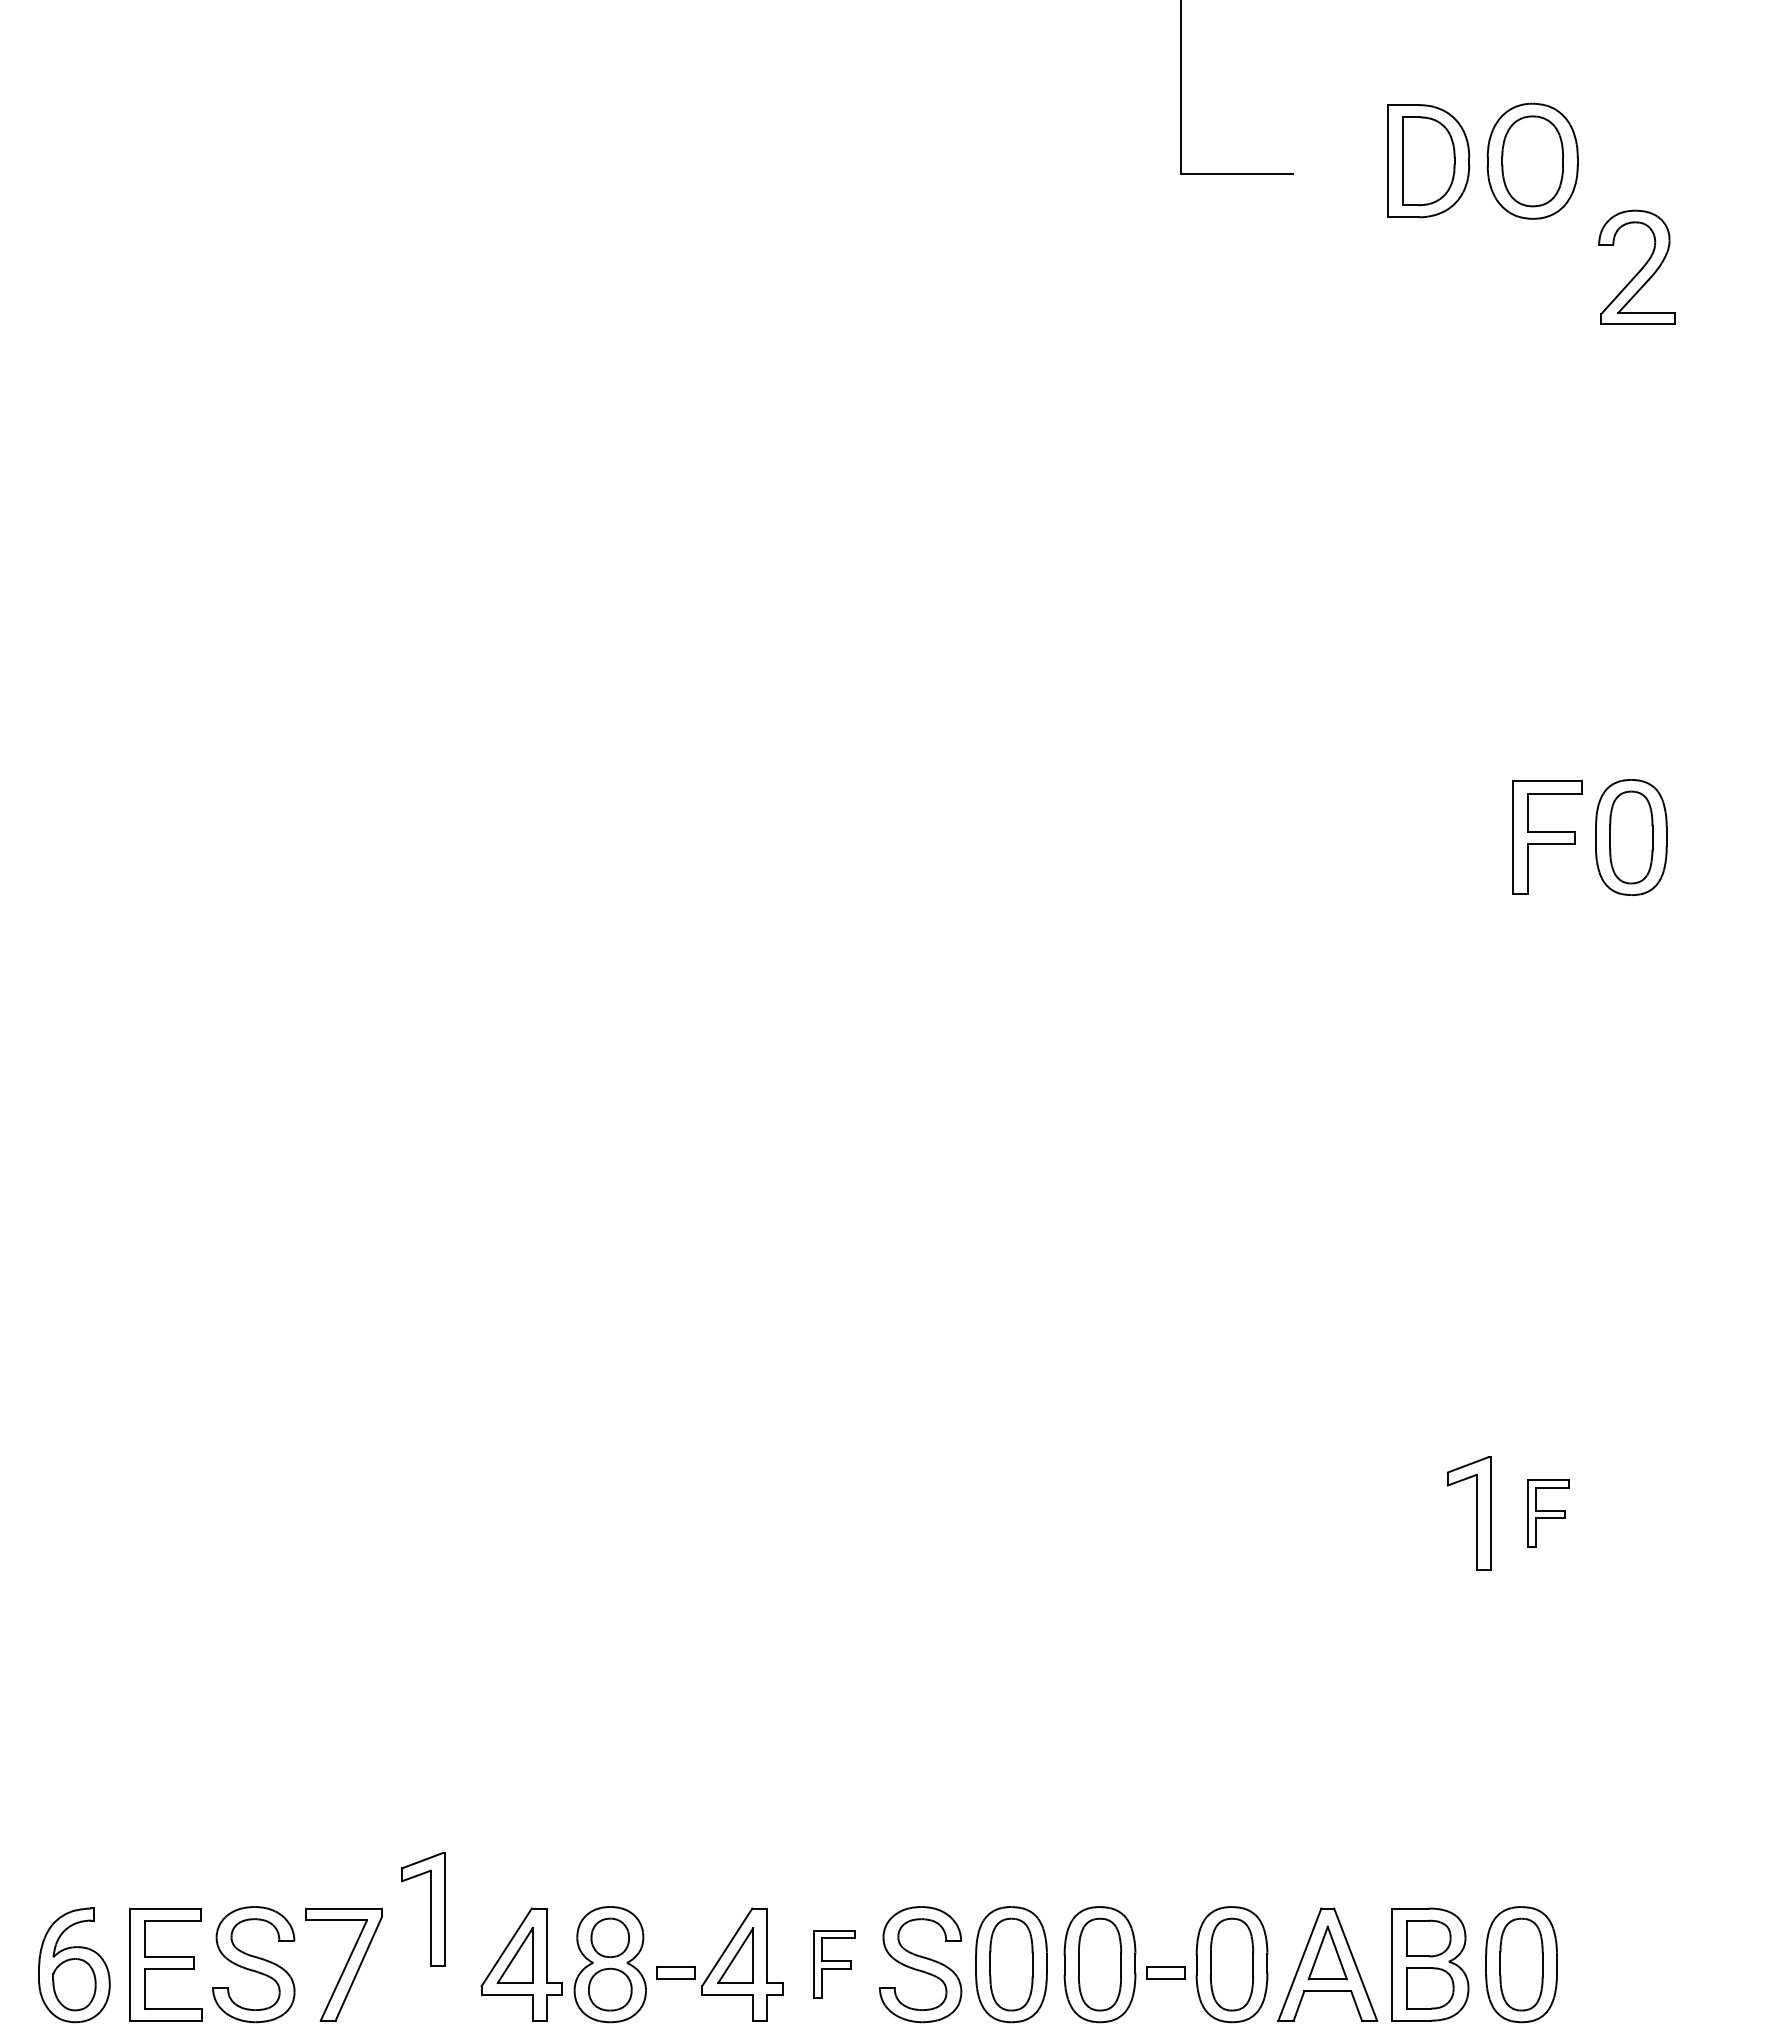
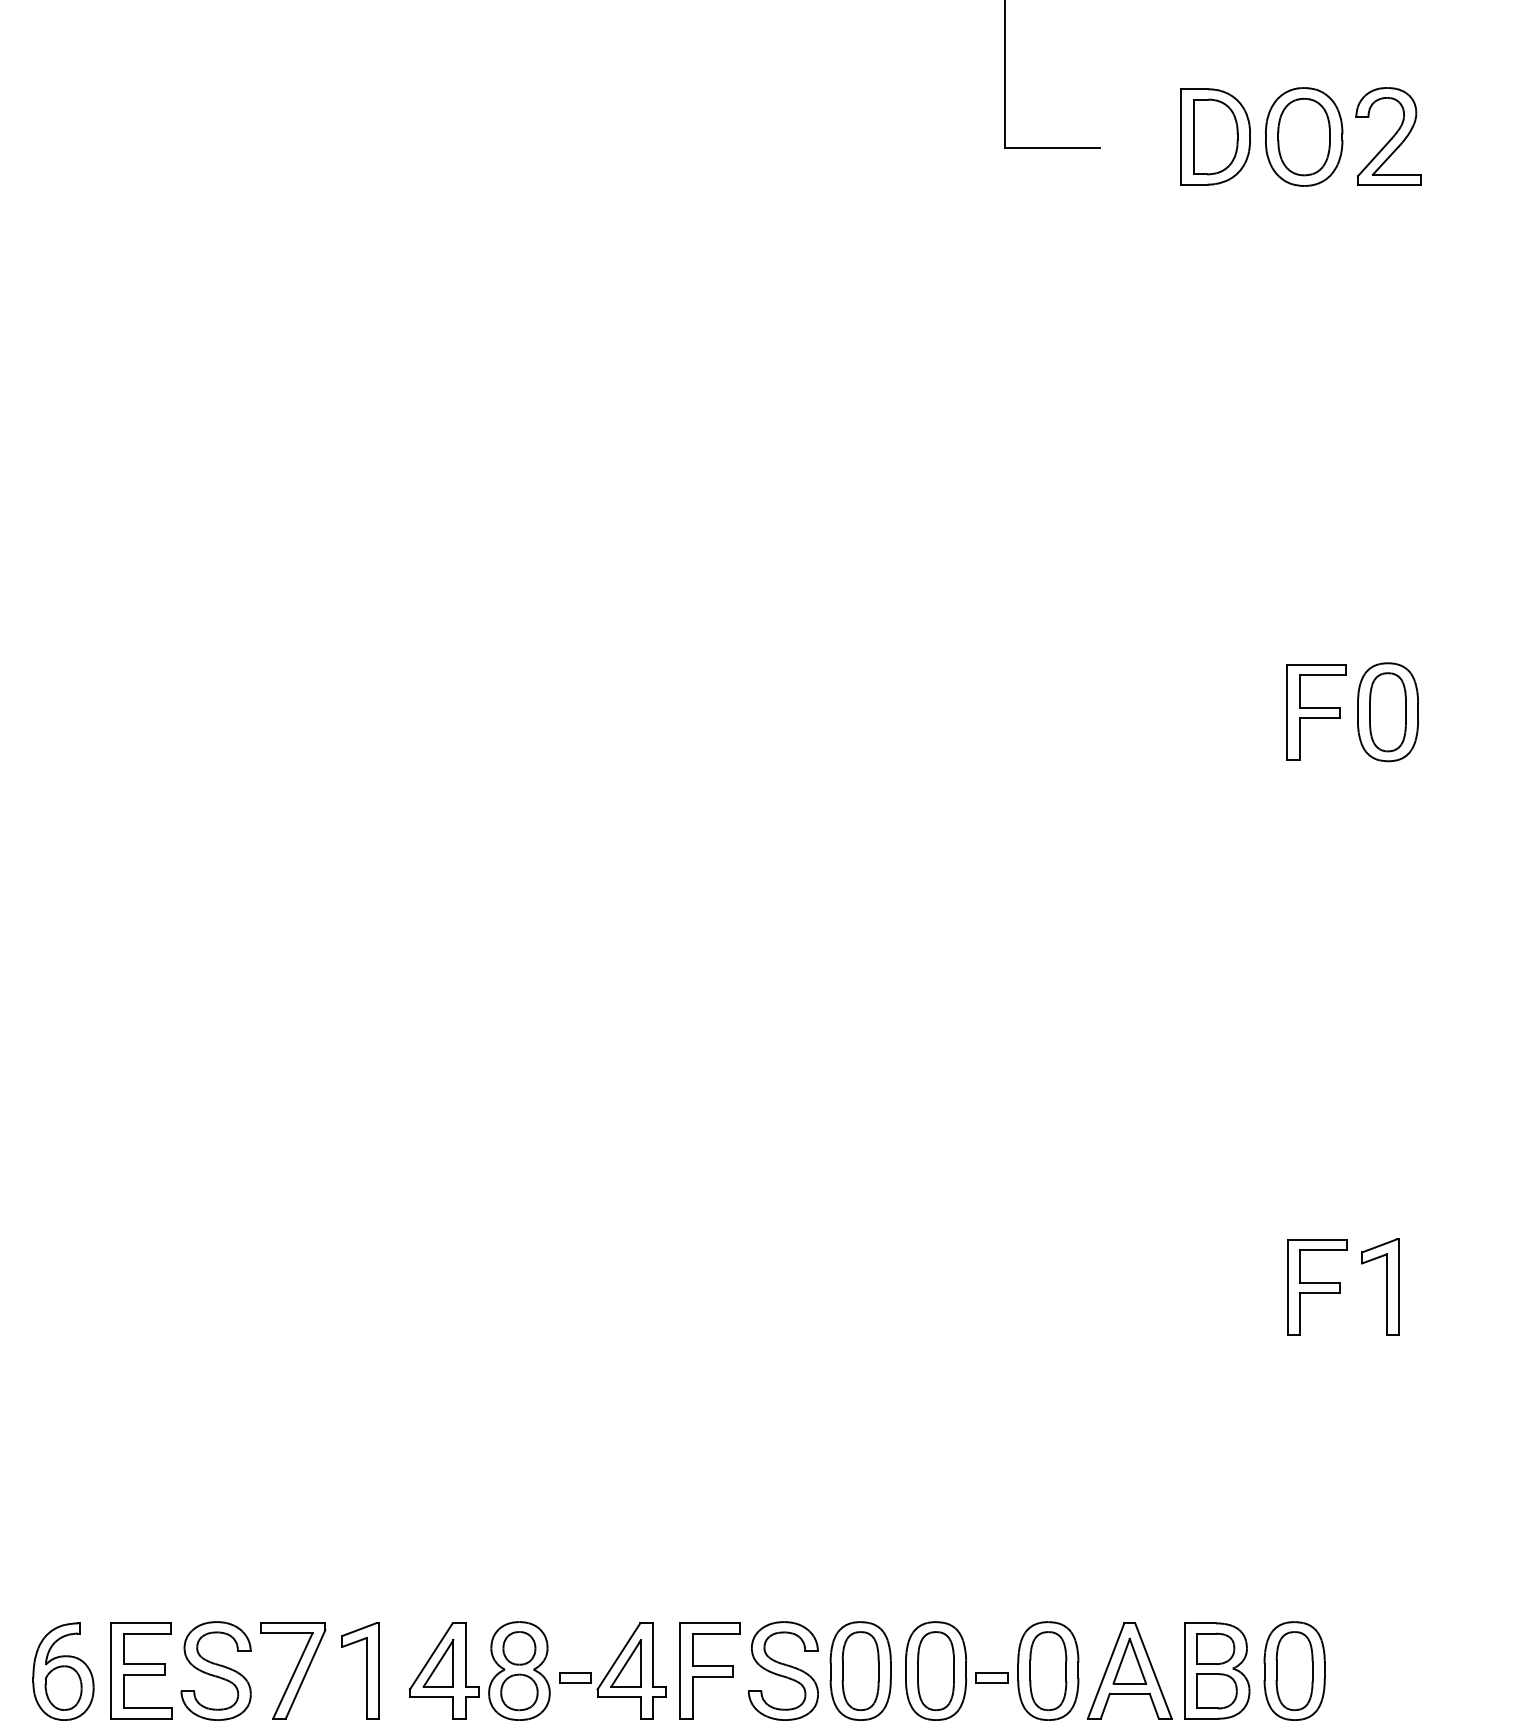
part: (1636, 266) -> (1388, 135), moved
part: (1476, 1513) -> (1386, 1287), moved
part: (1548, 1513) -> (1317, 1287), size x1.67
part: (430, 1909) -> (366, 1670), moved
part: (834, 1964) -> (710, 1670), size x1.67

